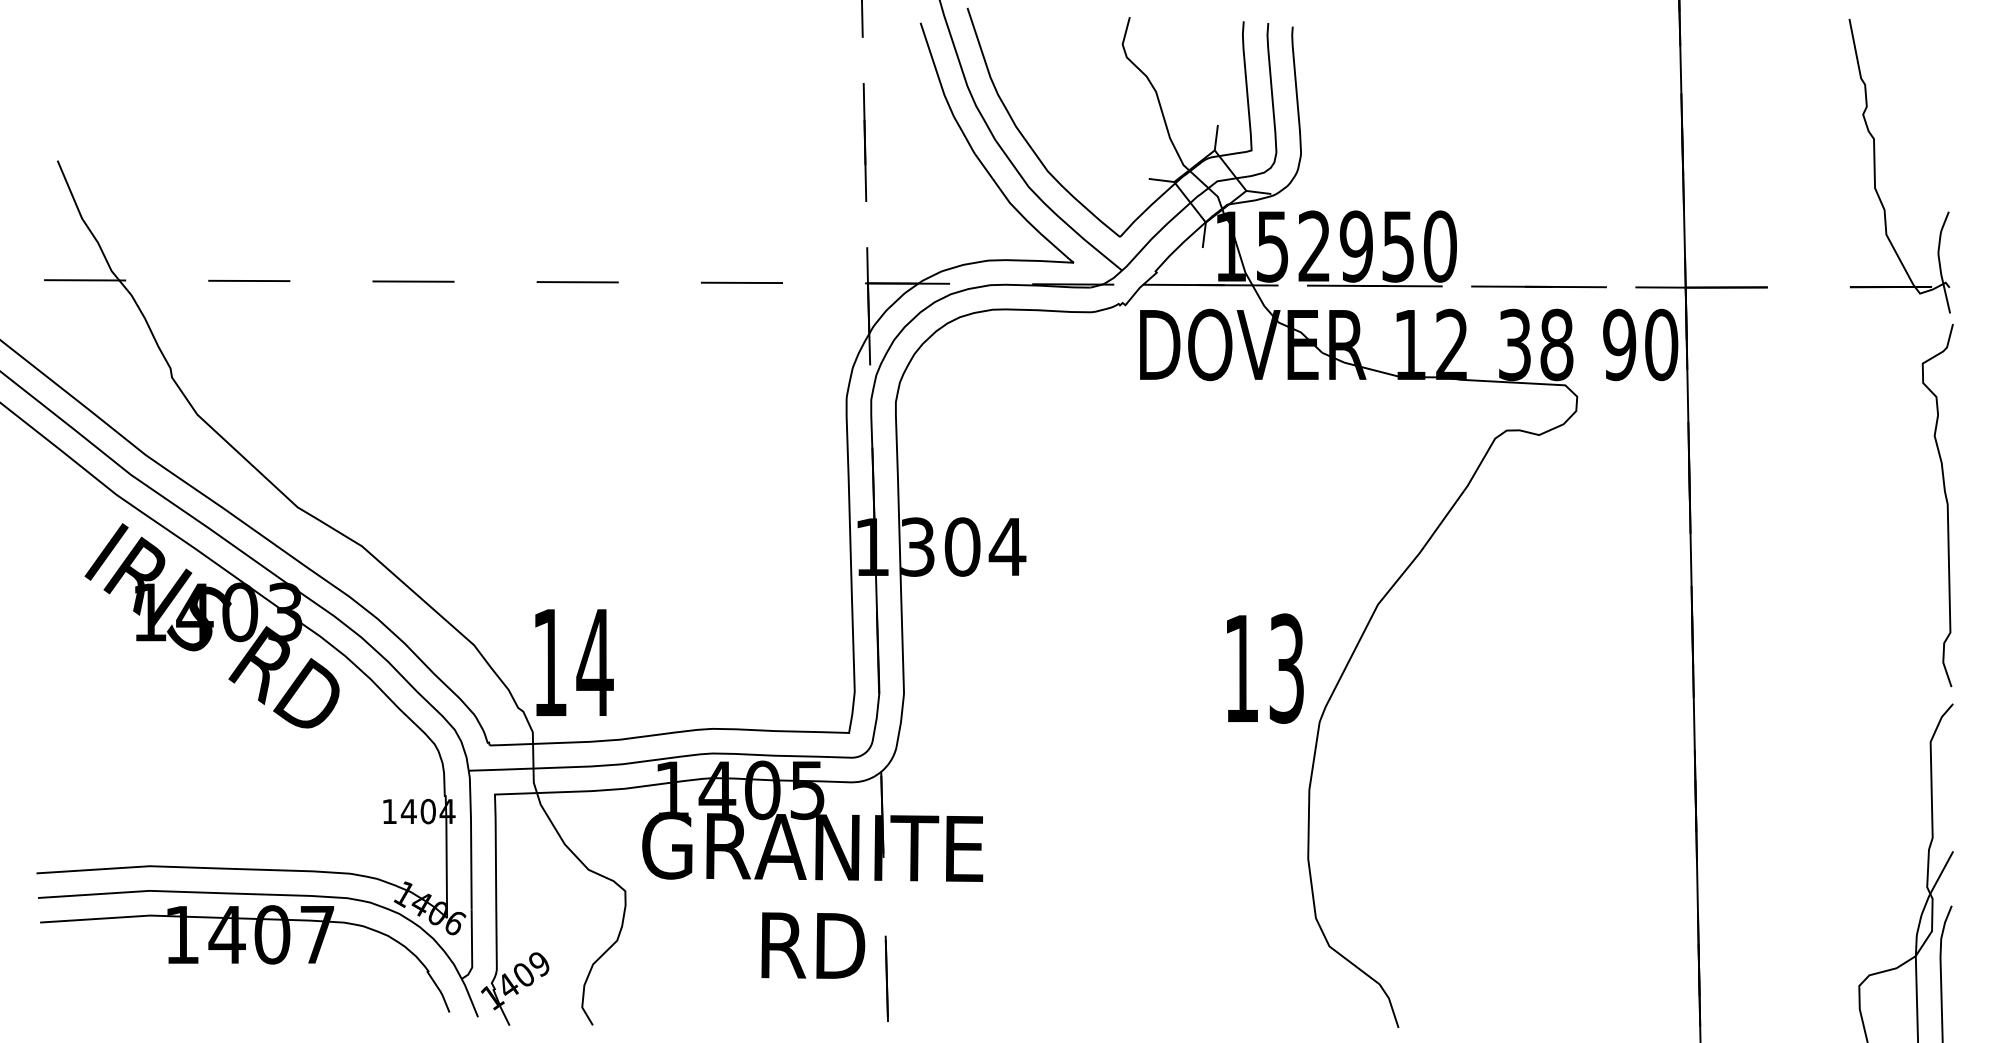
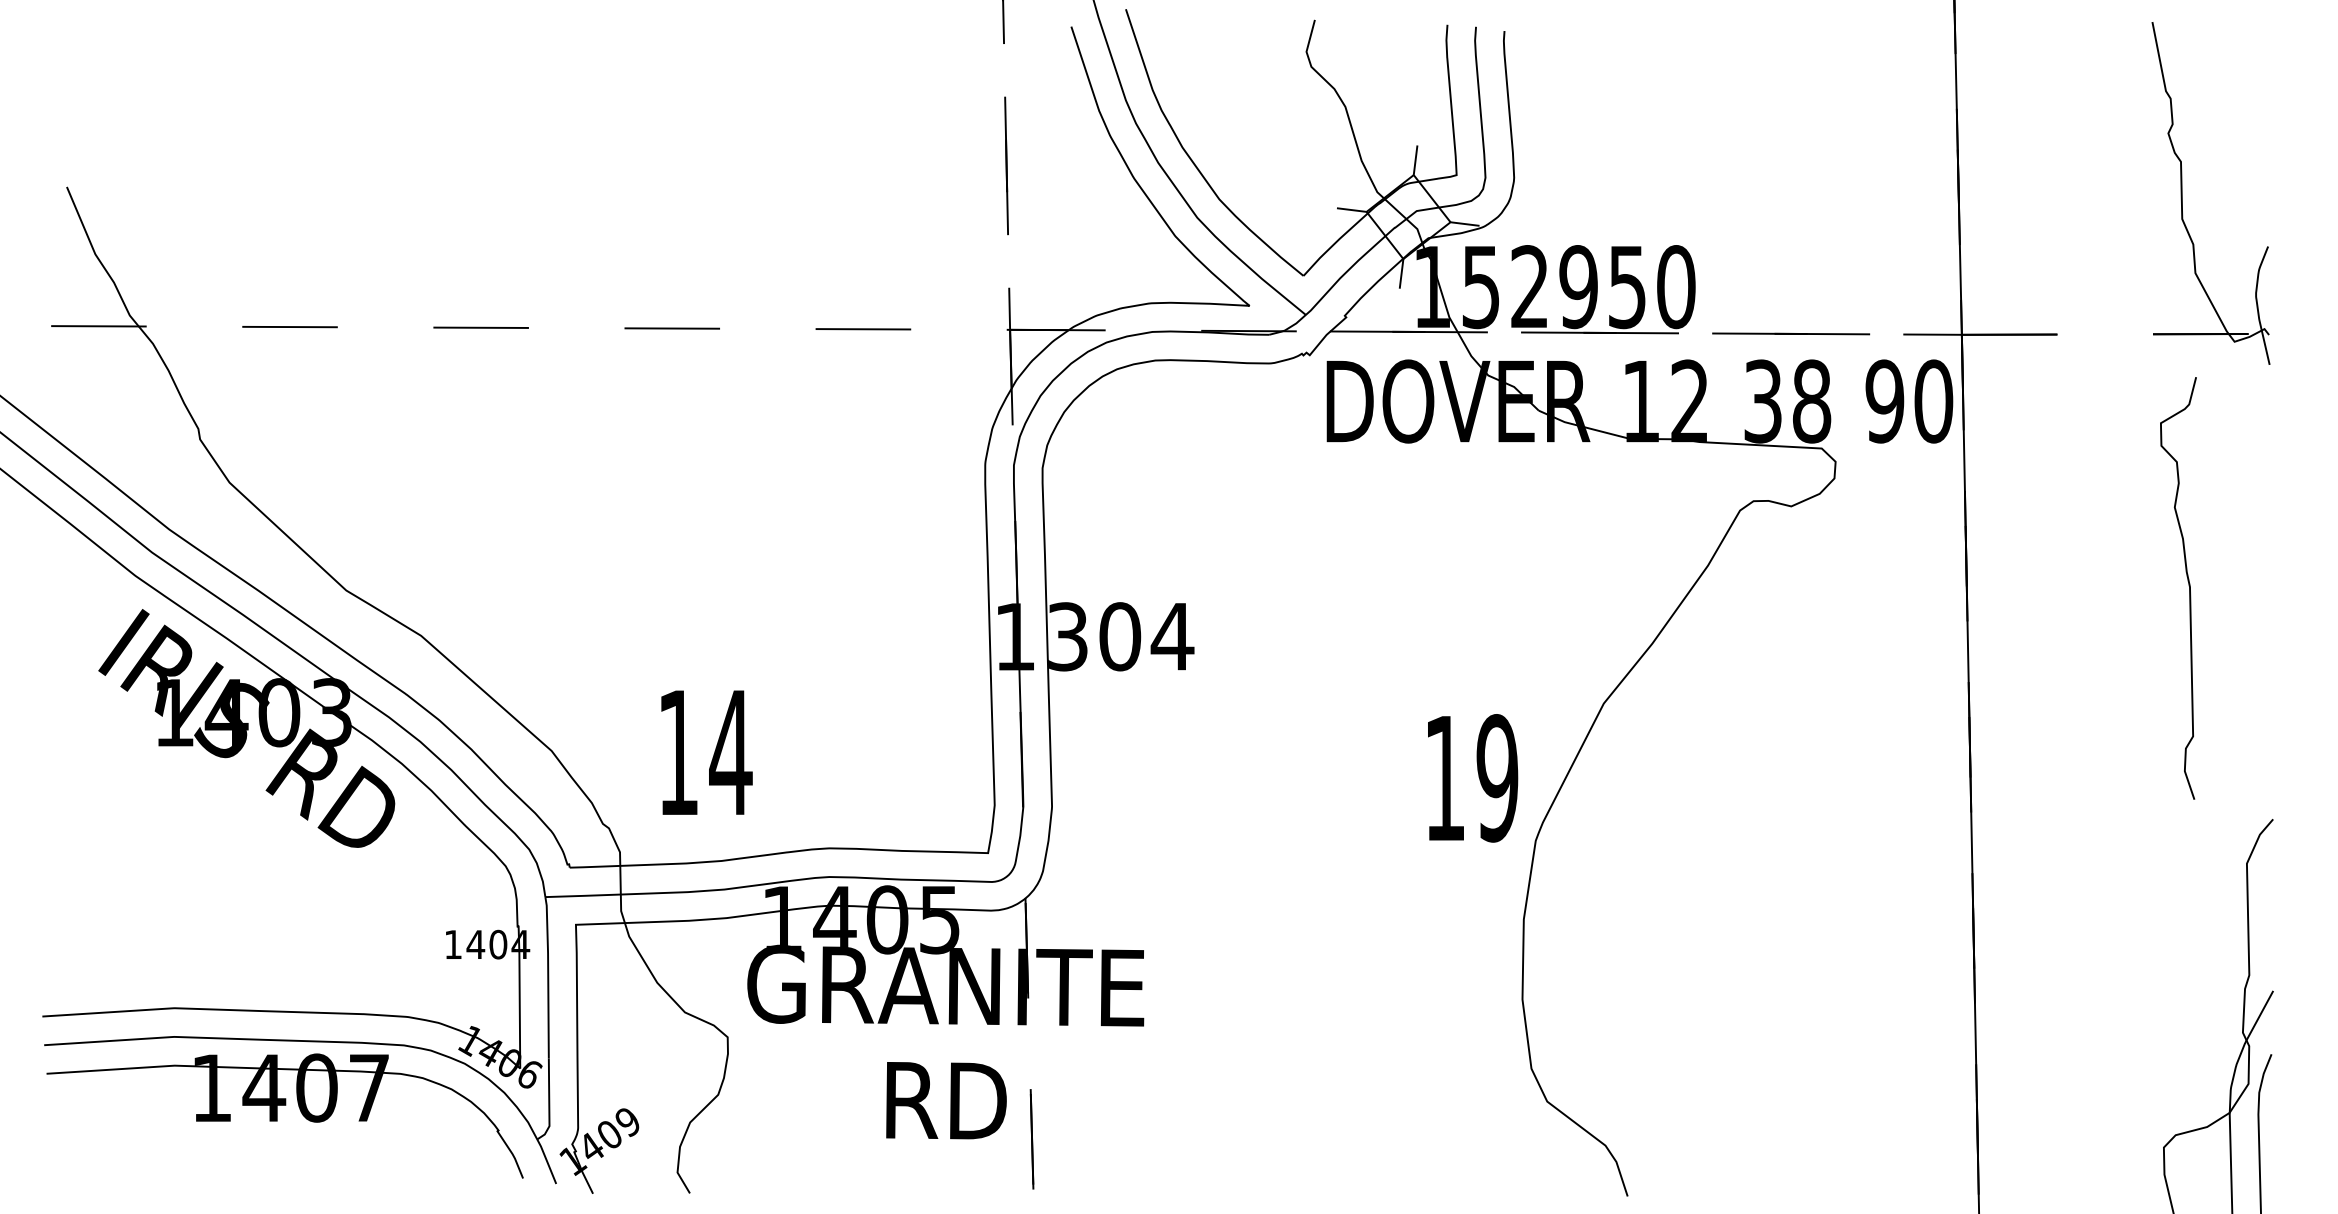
curve: (1946, 505) -> (2188, 588), moved
text: (574, 662) -> (706, 752), moved
text: (1286, 668) -> (1497, 778), 13 -> 19

